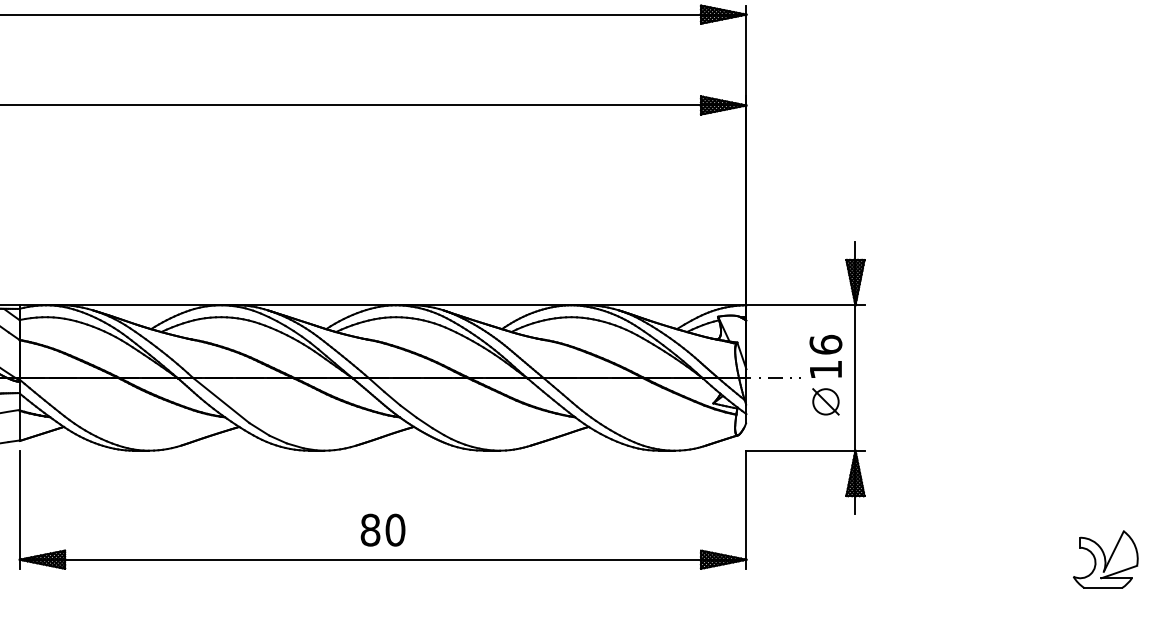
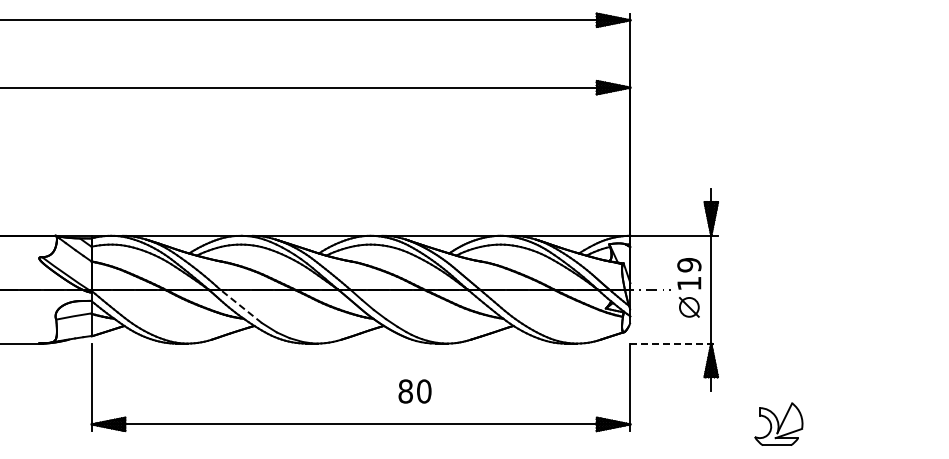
text: (826, 344) -> (689, 264), 16 -> 19
line: (221, 400) -> (241, 306), solid -> dashed
line: (805, 450) -> (674, 343), solid -> dashed
text: (382, 530) -> (414, 391), moved
part: (1105, 558) -> (778, 423), moved

